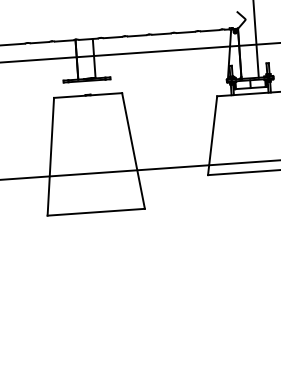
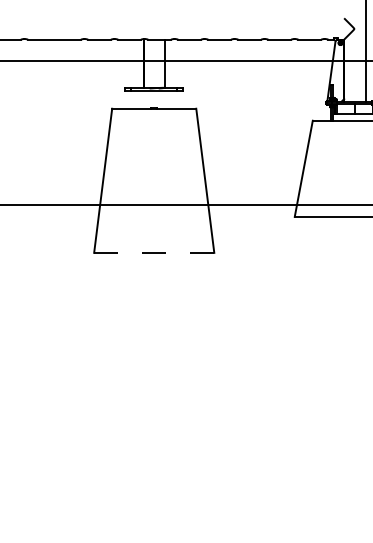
line: (96, 211) -> (154, 252), solid -> dashed

